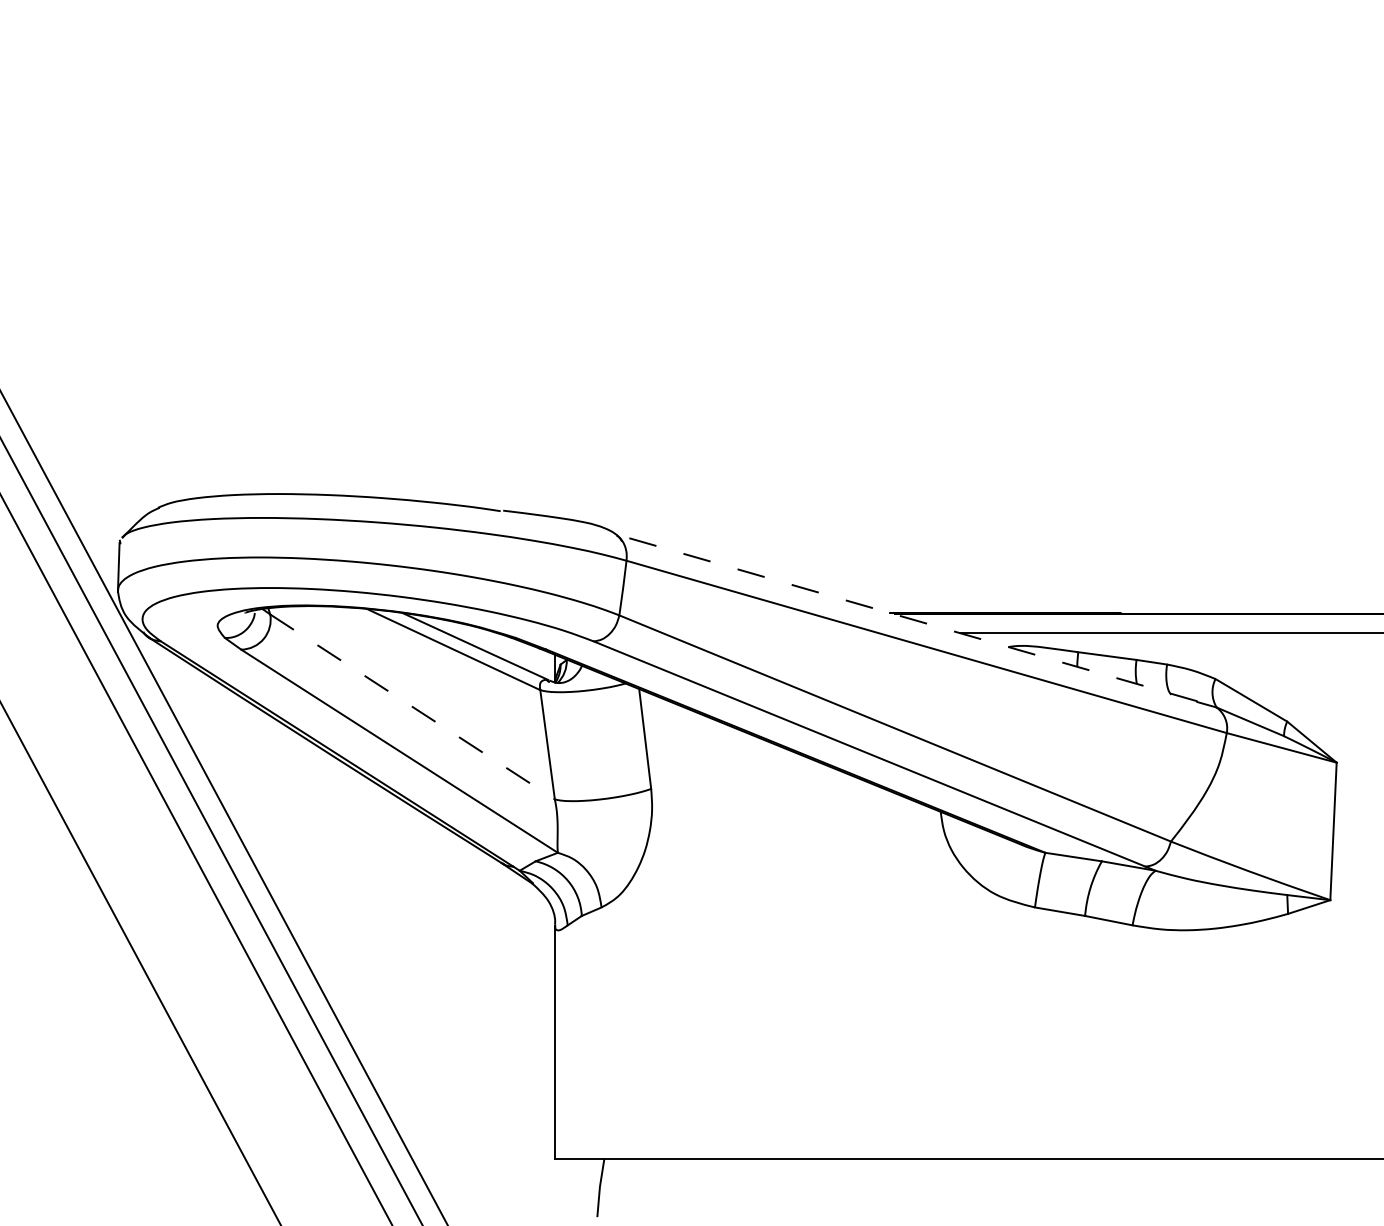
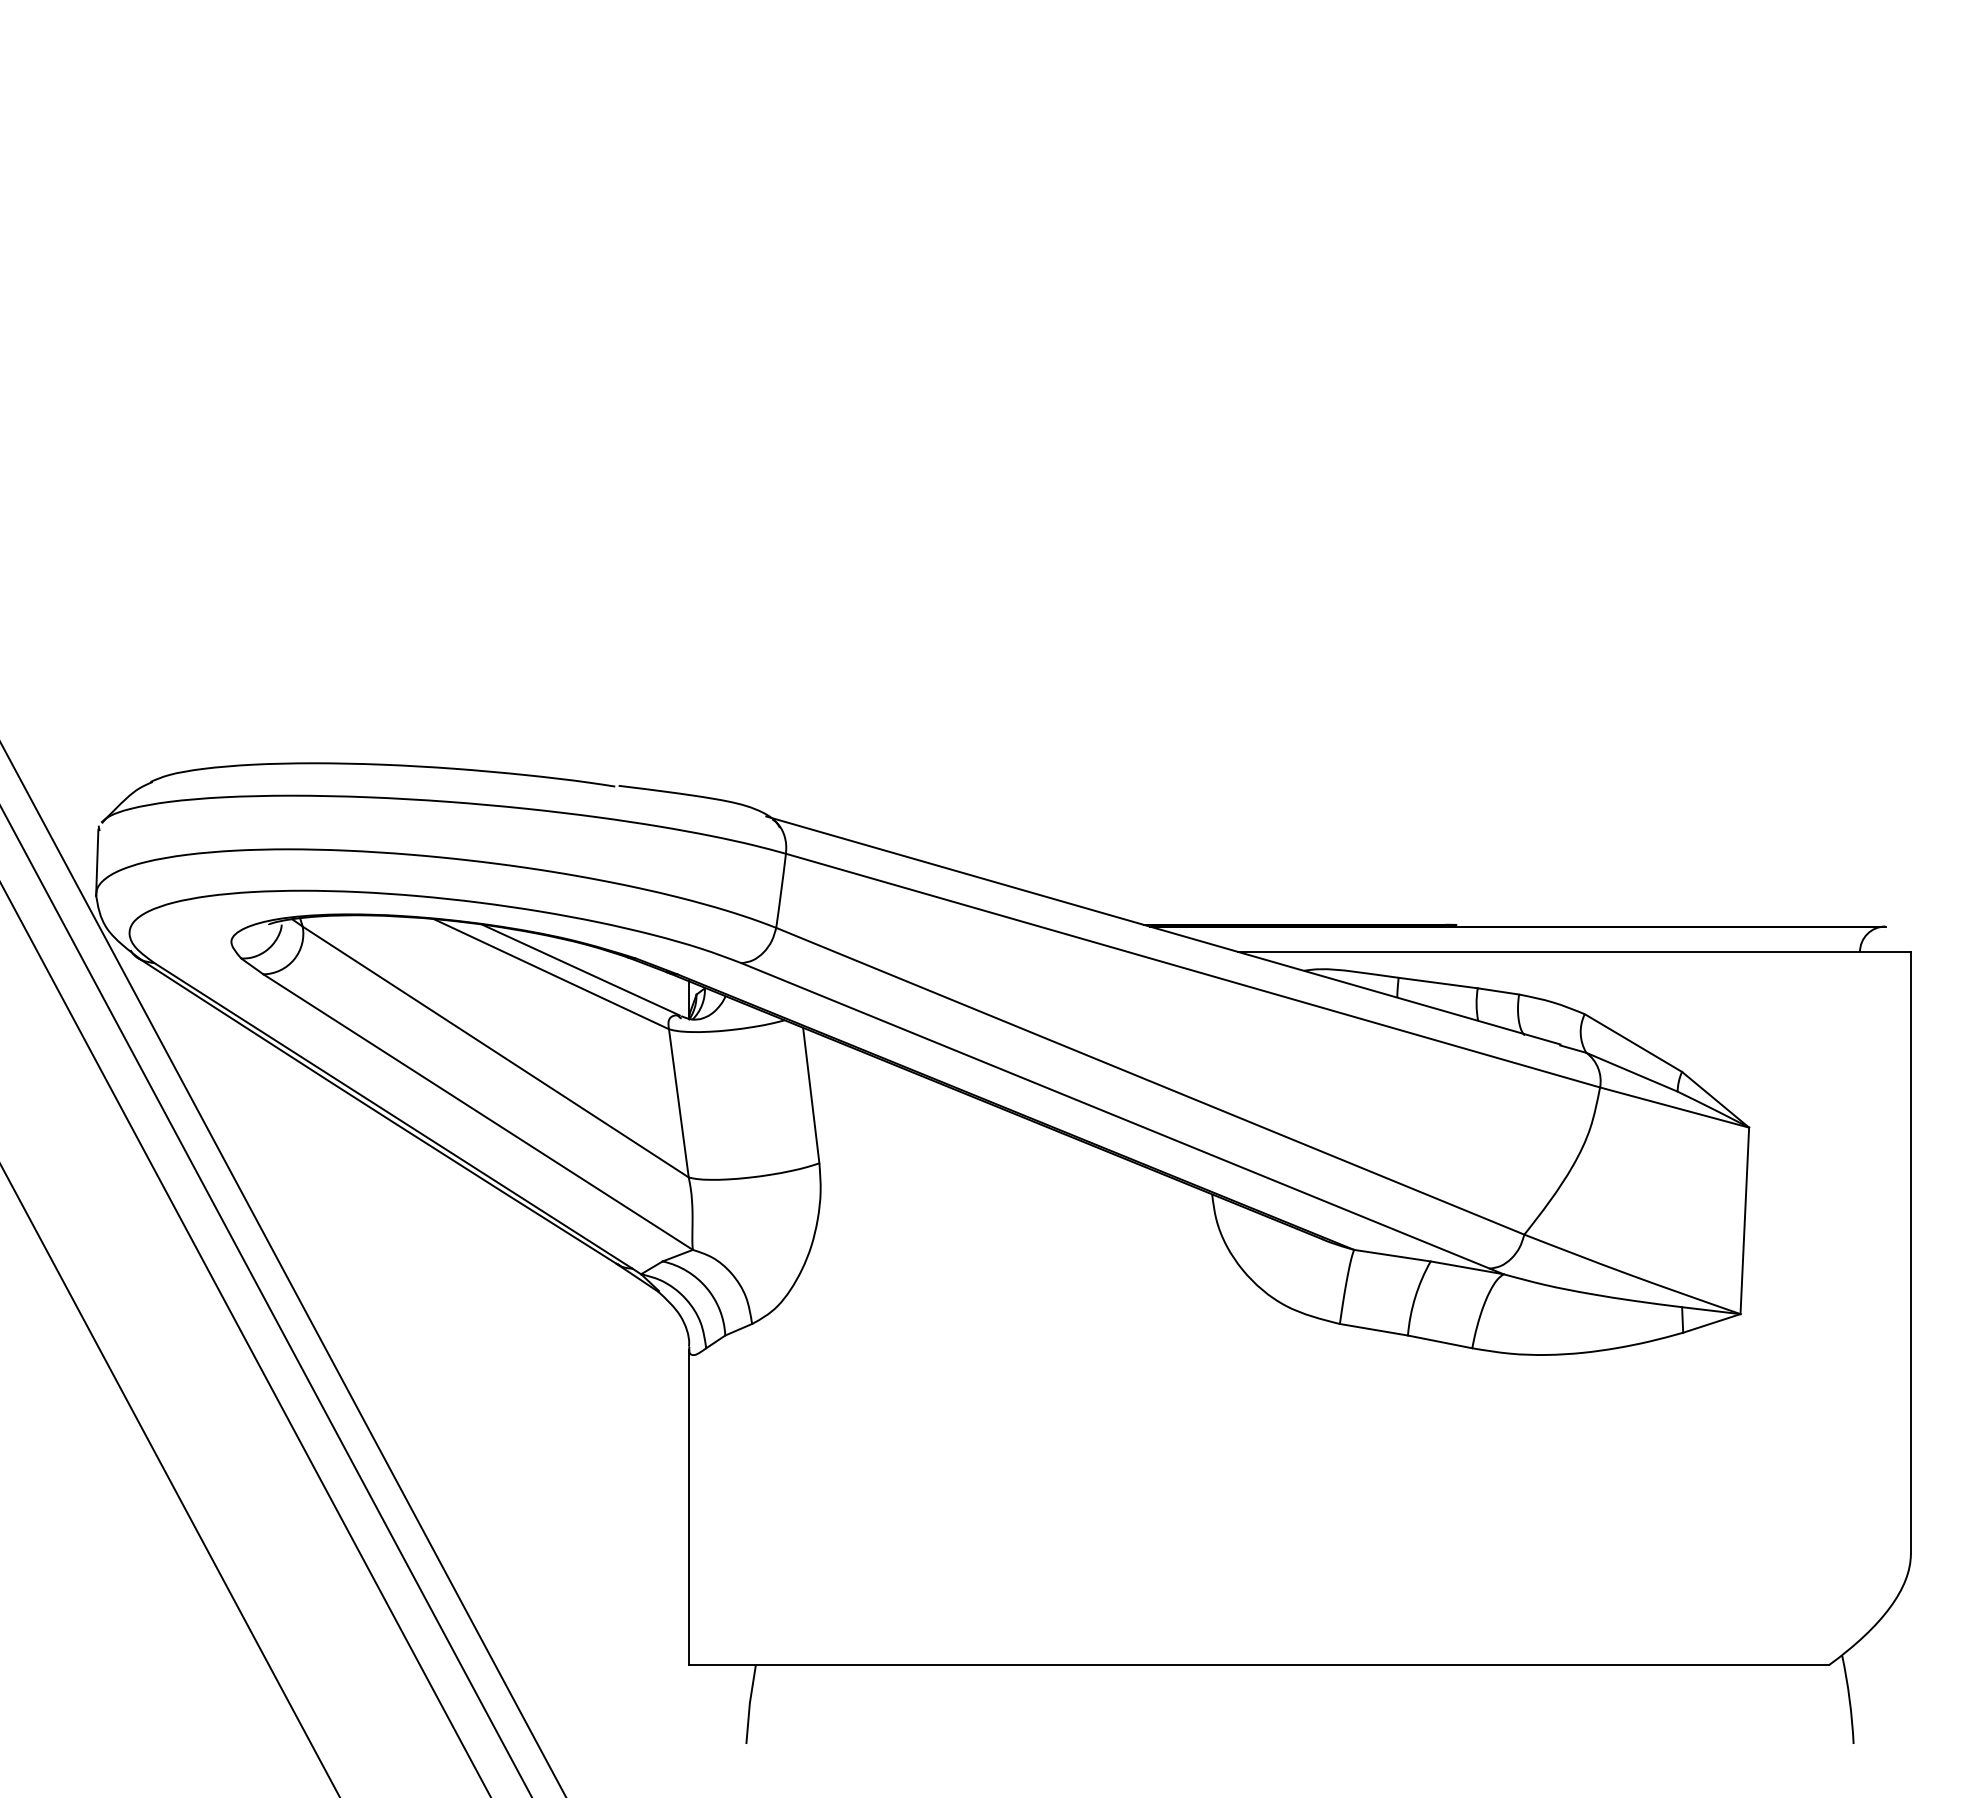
line: (904, 617) -> (1162, 930), dashed -> solid
line: (413, 707) -> (496, 1052), dashed -> solid

